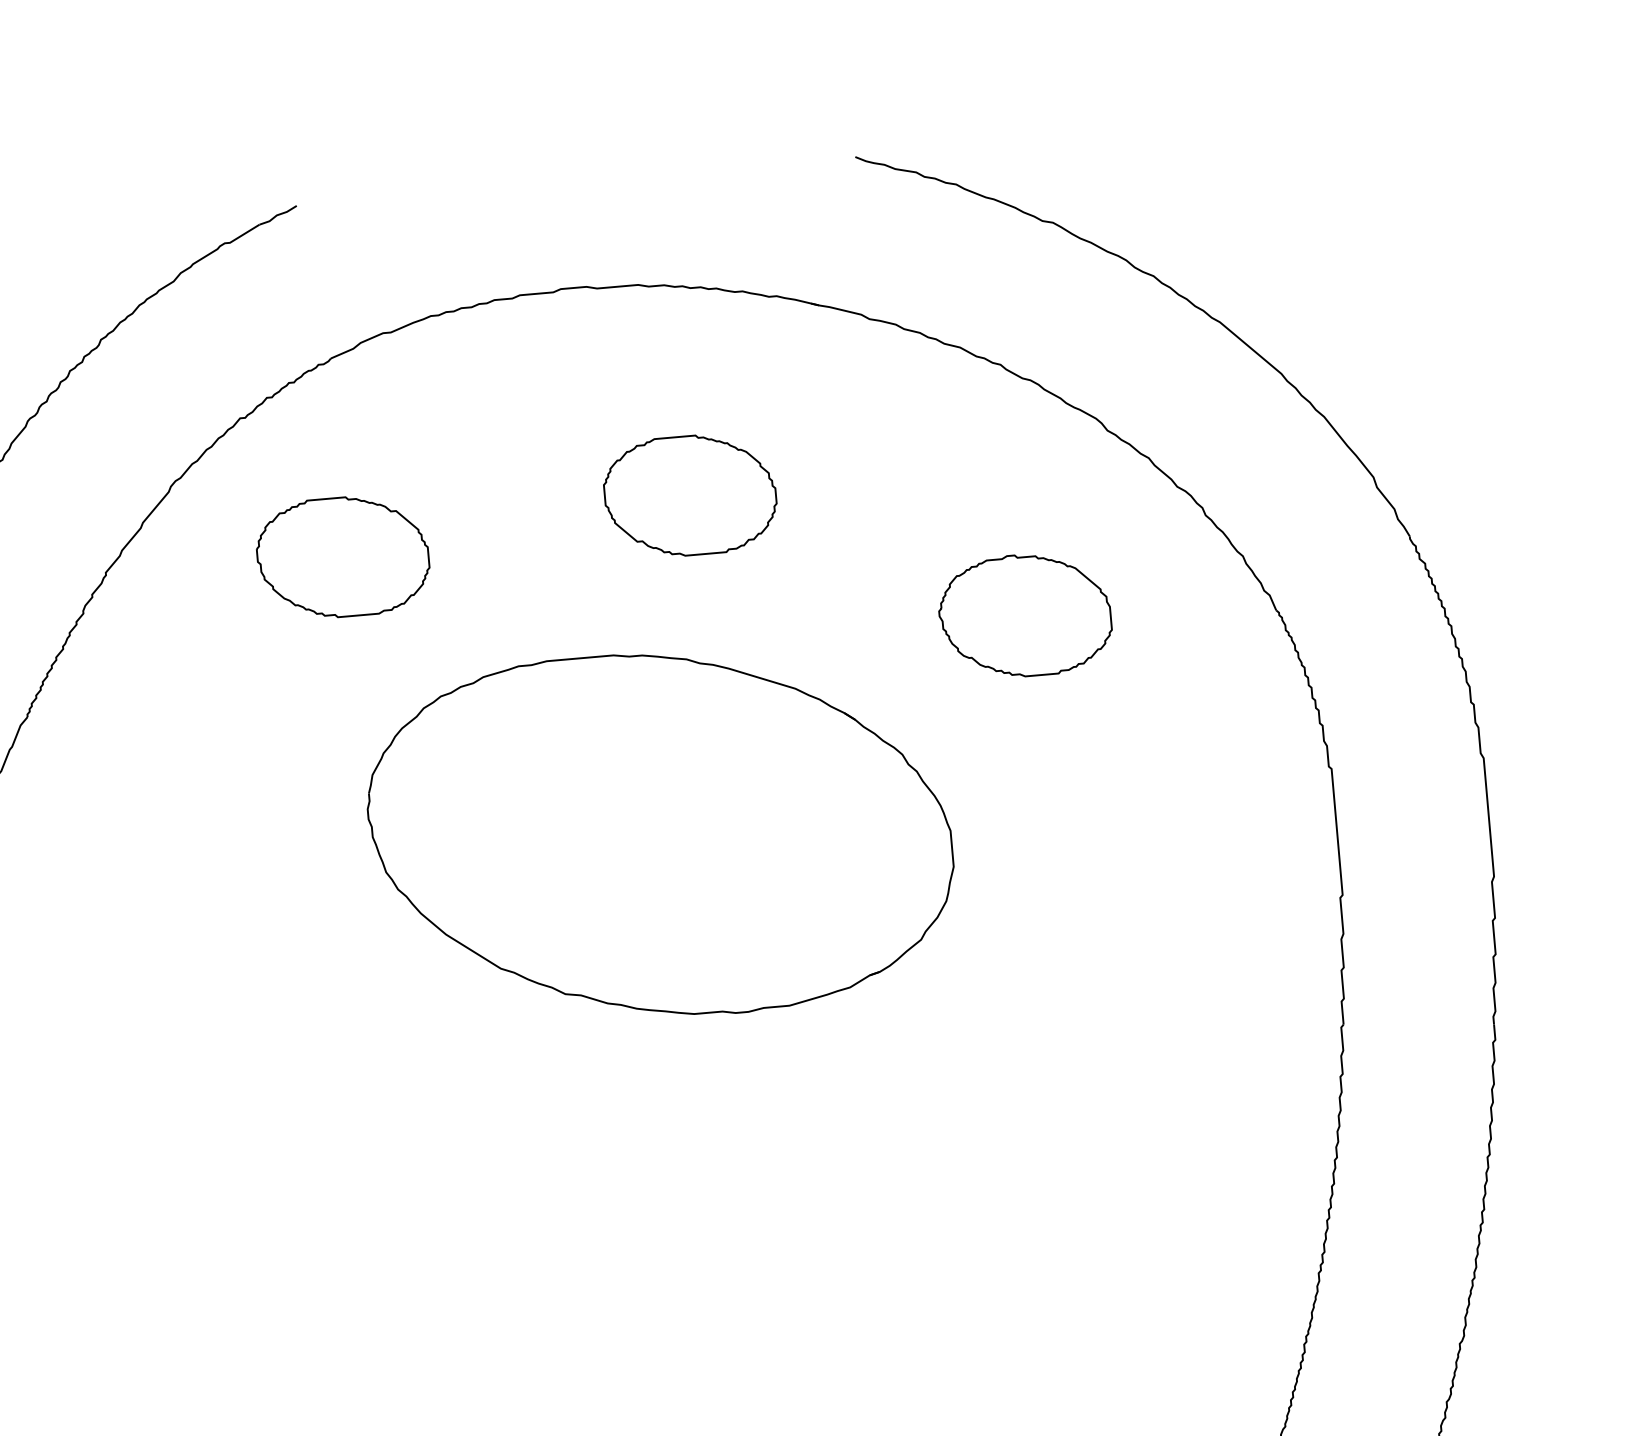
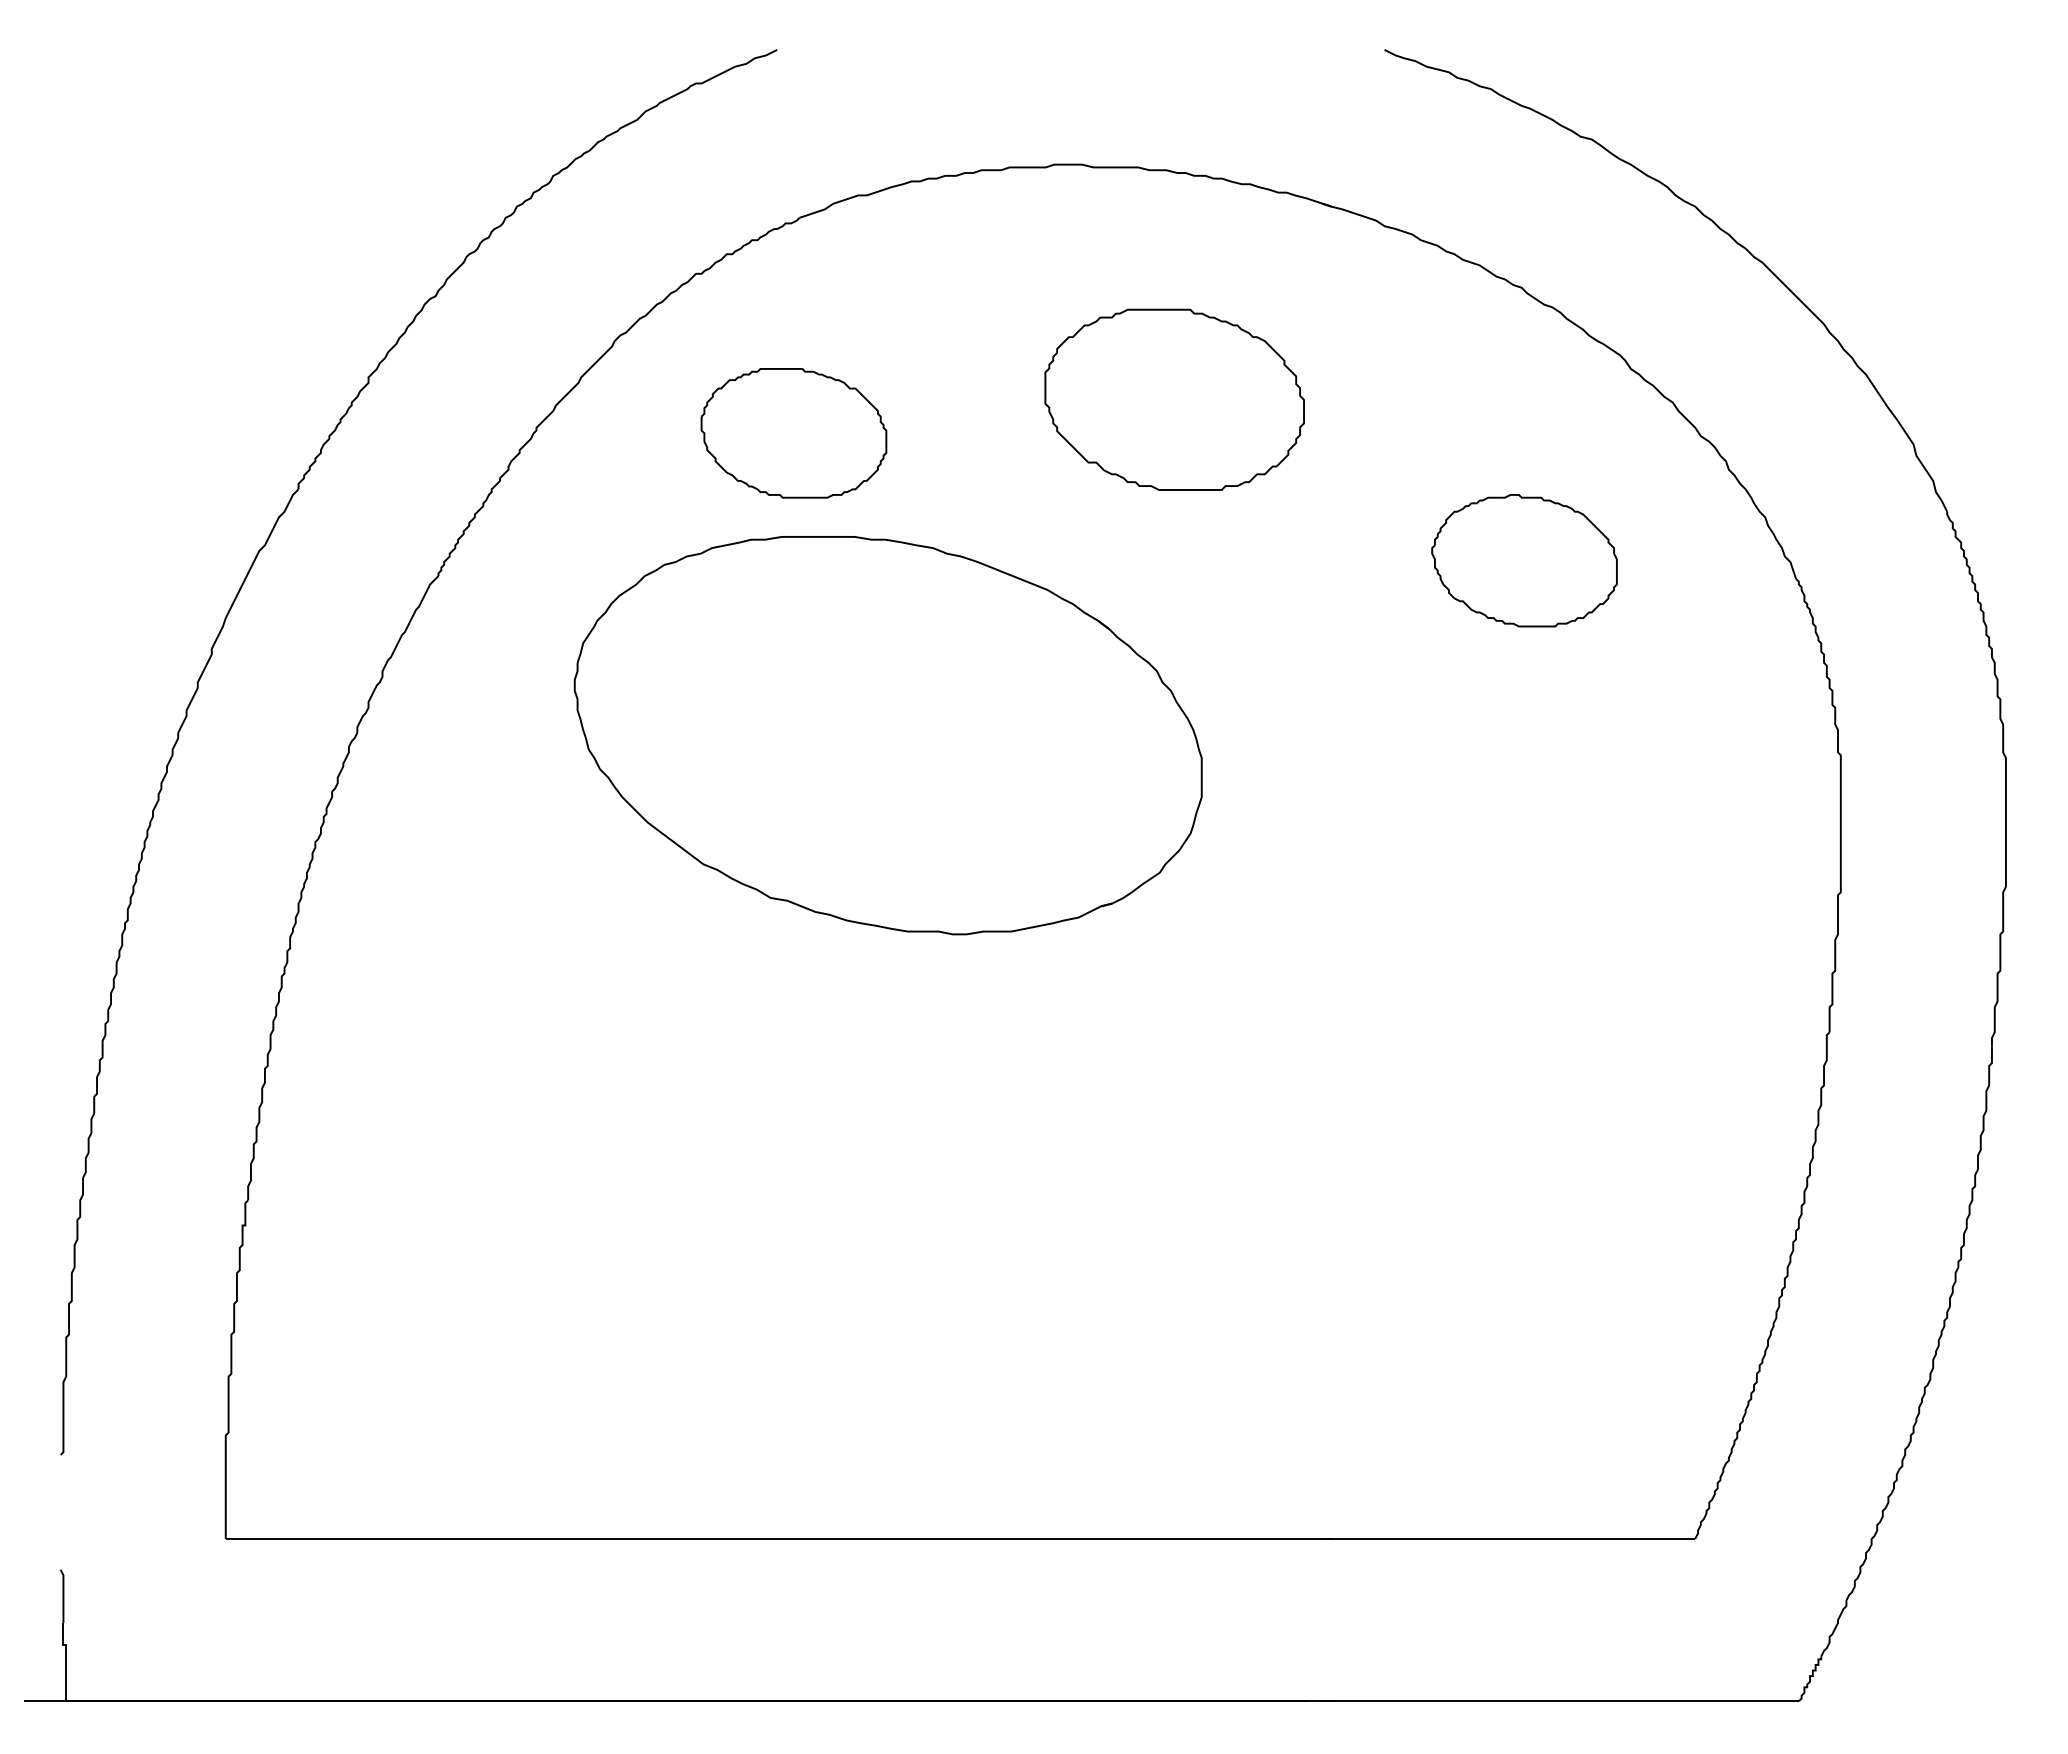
part: (690, 495) -> (1174, 399), size x1.4
part: (659, 835) -> (887, 735), moved

